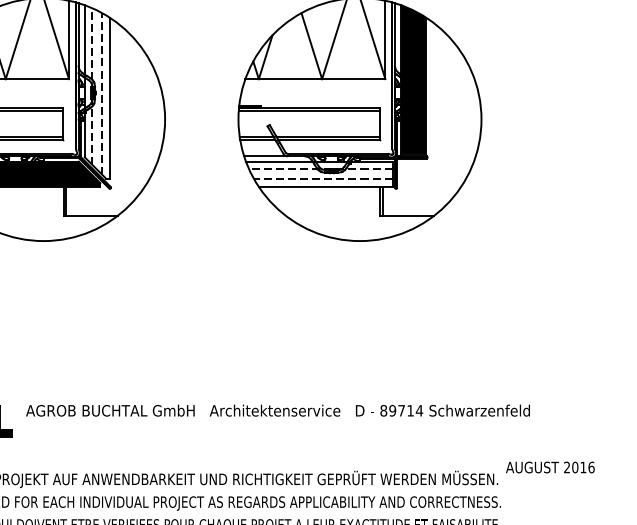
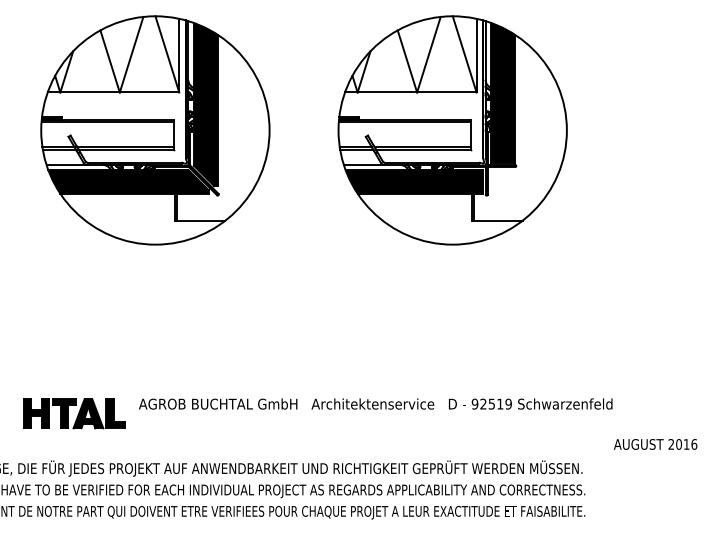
fill: (96, 91) -> (205, 104), added
fill: (319, 173) -> (414, 181), added
text: (401, 410) -> (491, 403), 89714 -> 92519
text: (550, 467) -> (655, 444), moved

